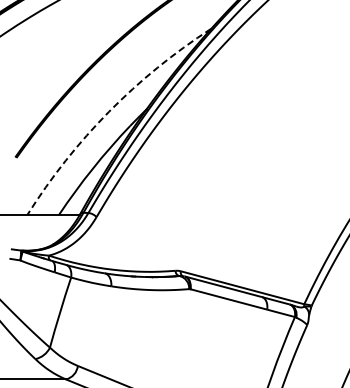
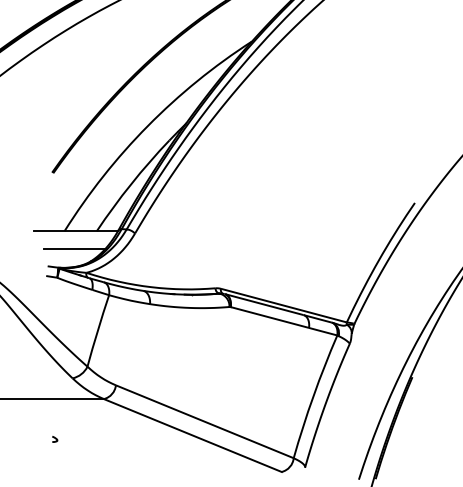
arc: (108, 112) -> (147, 126), dashed -> solid
line: (37, 231) -> (74, 248), added

